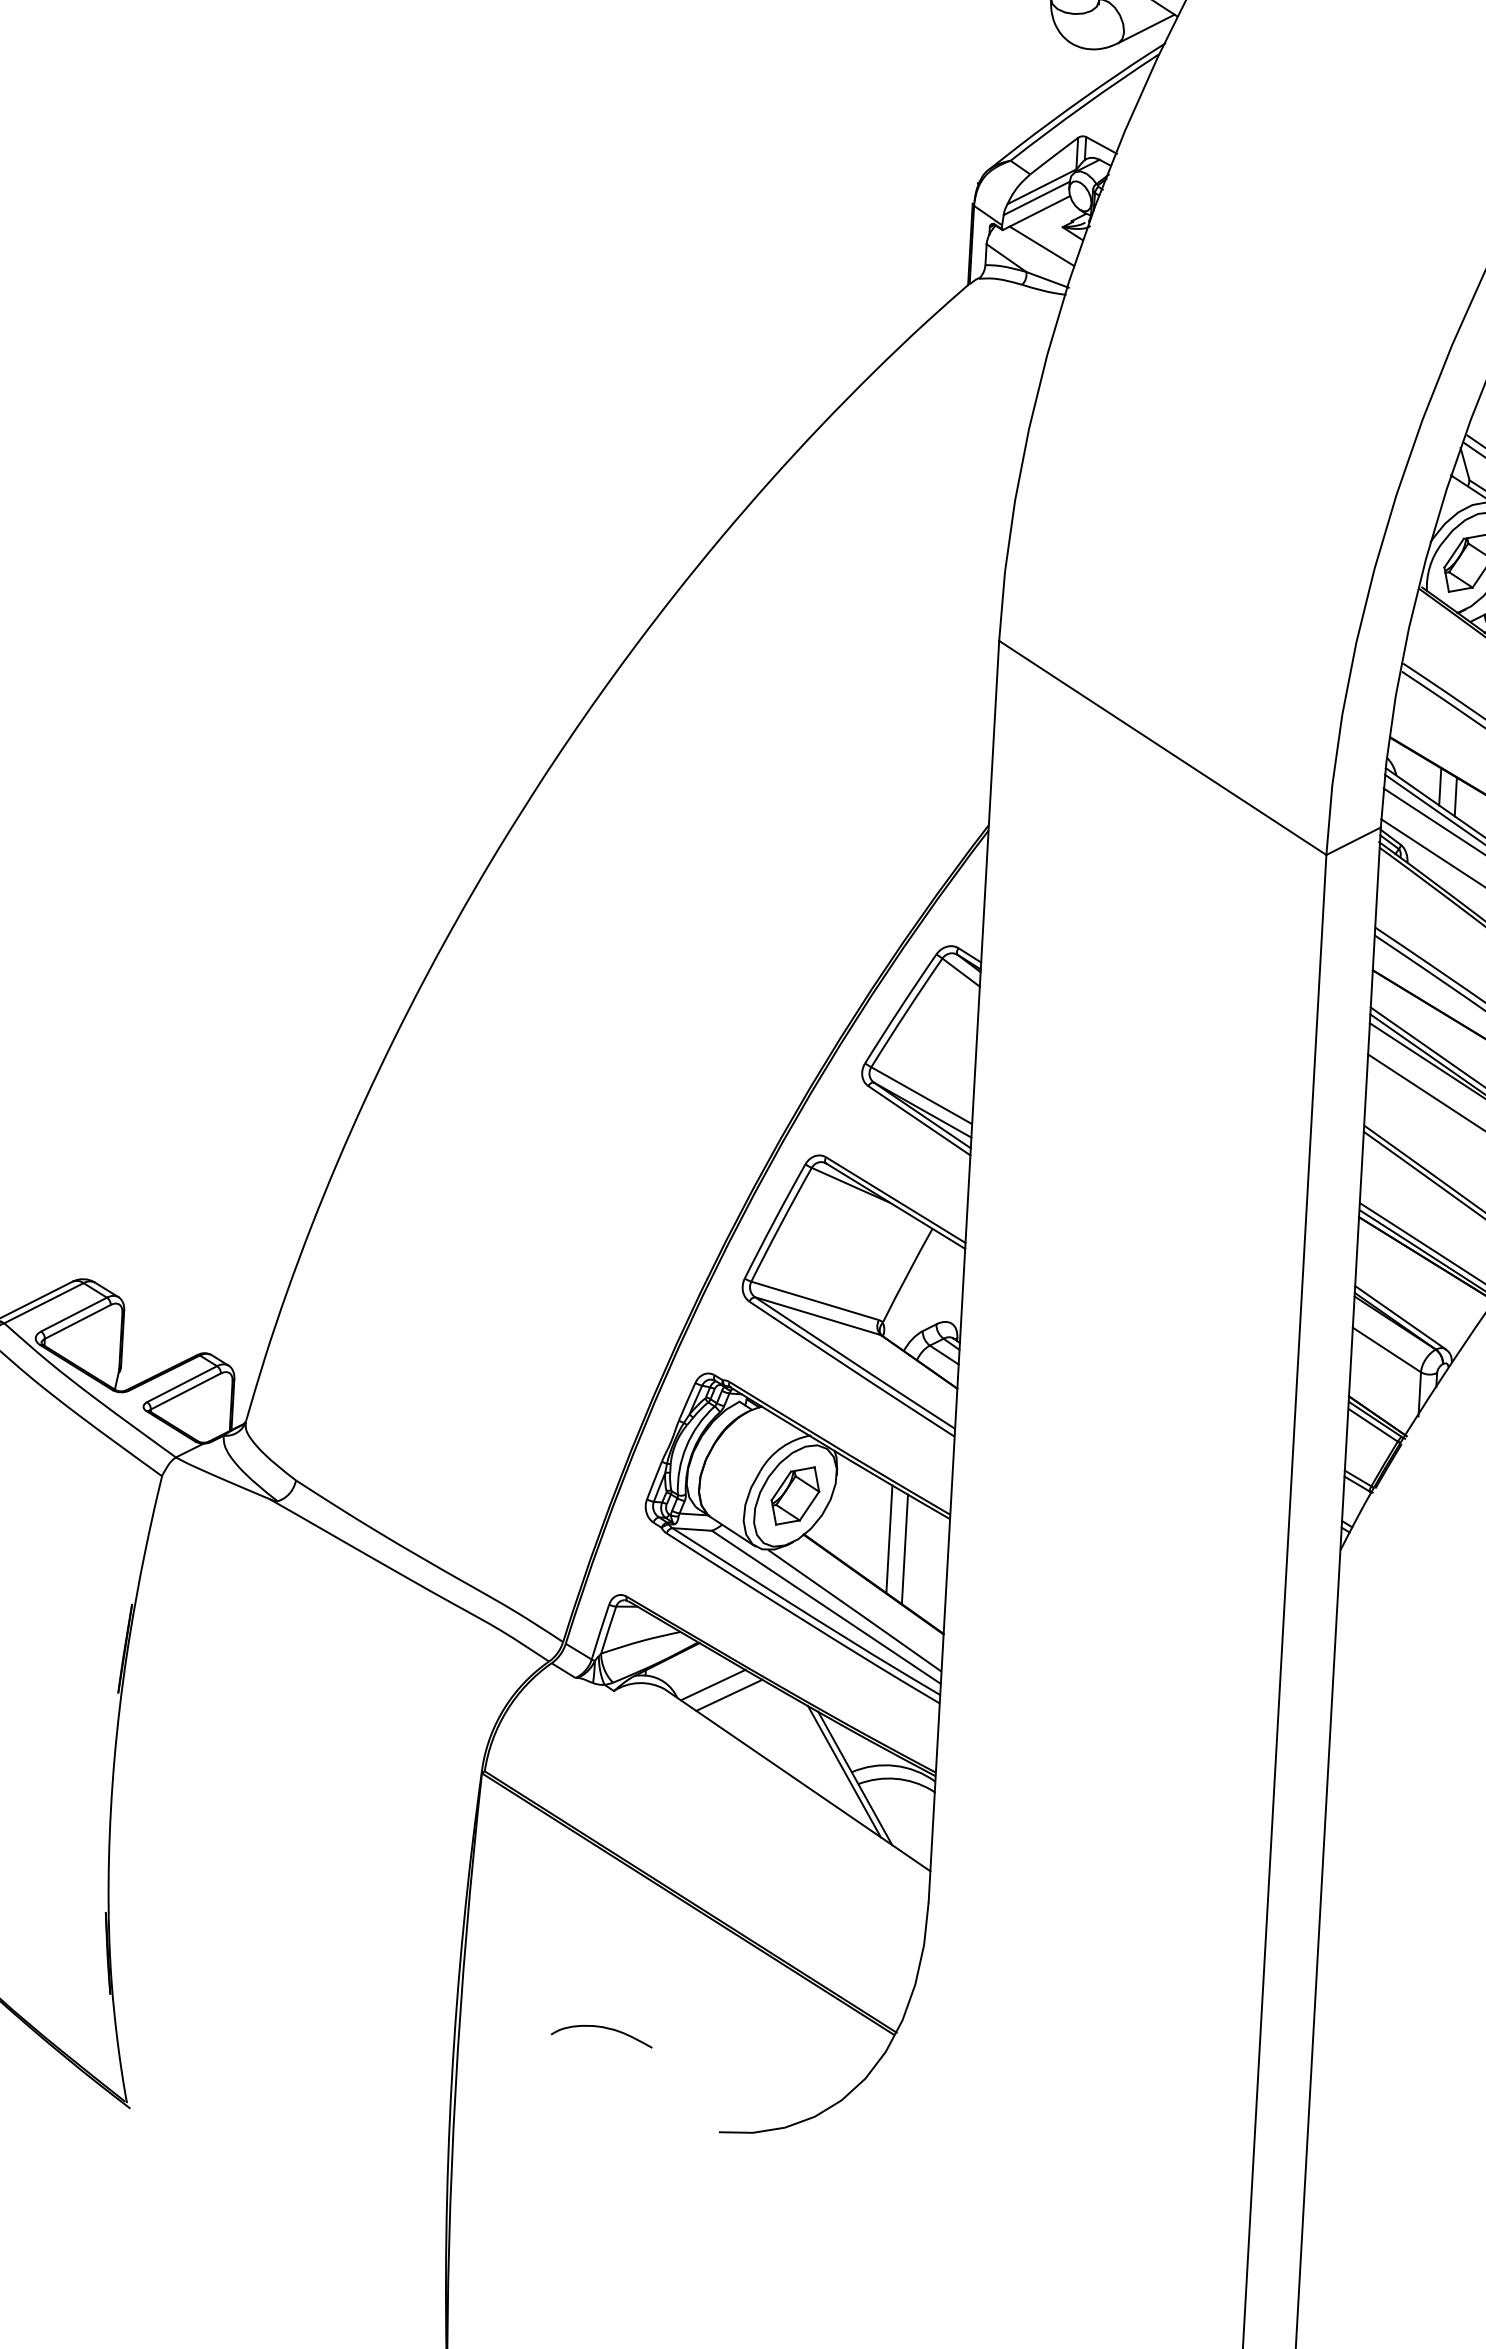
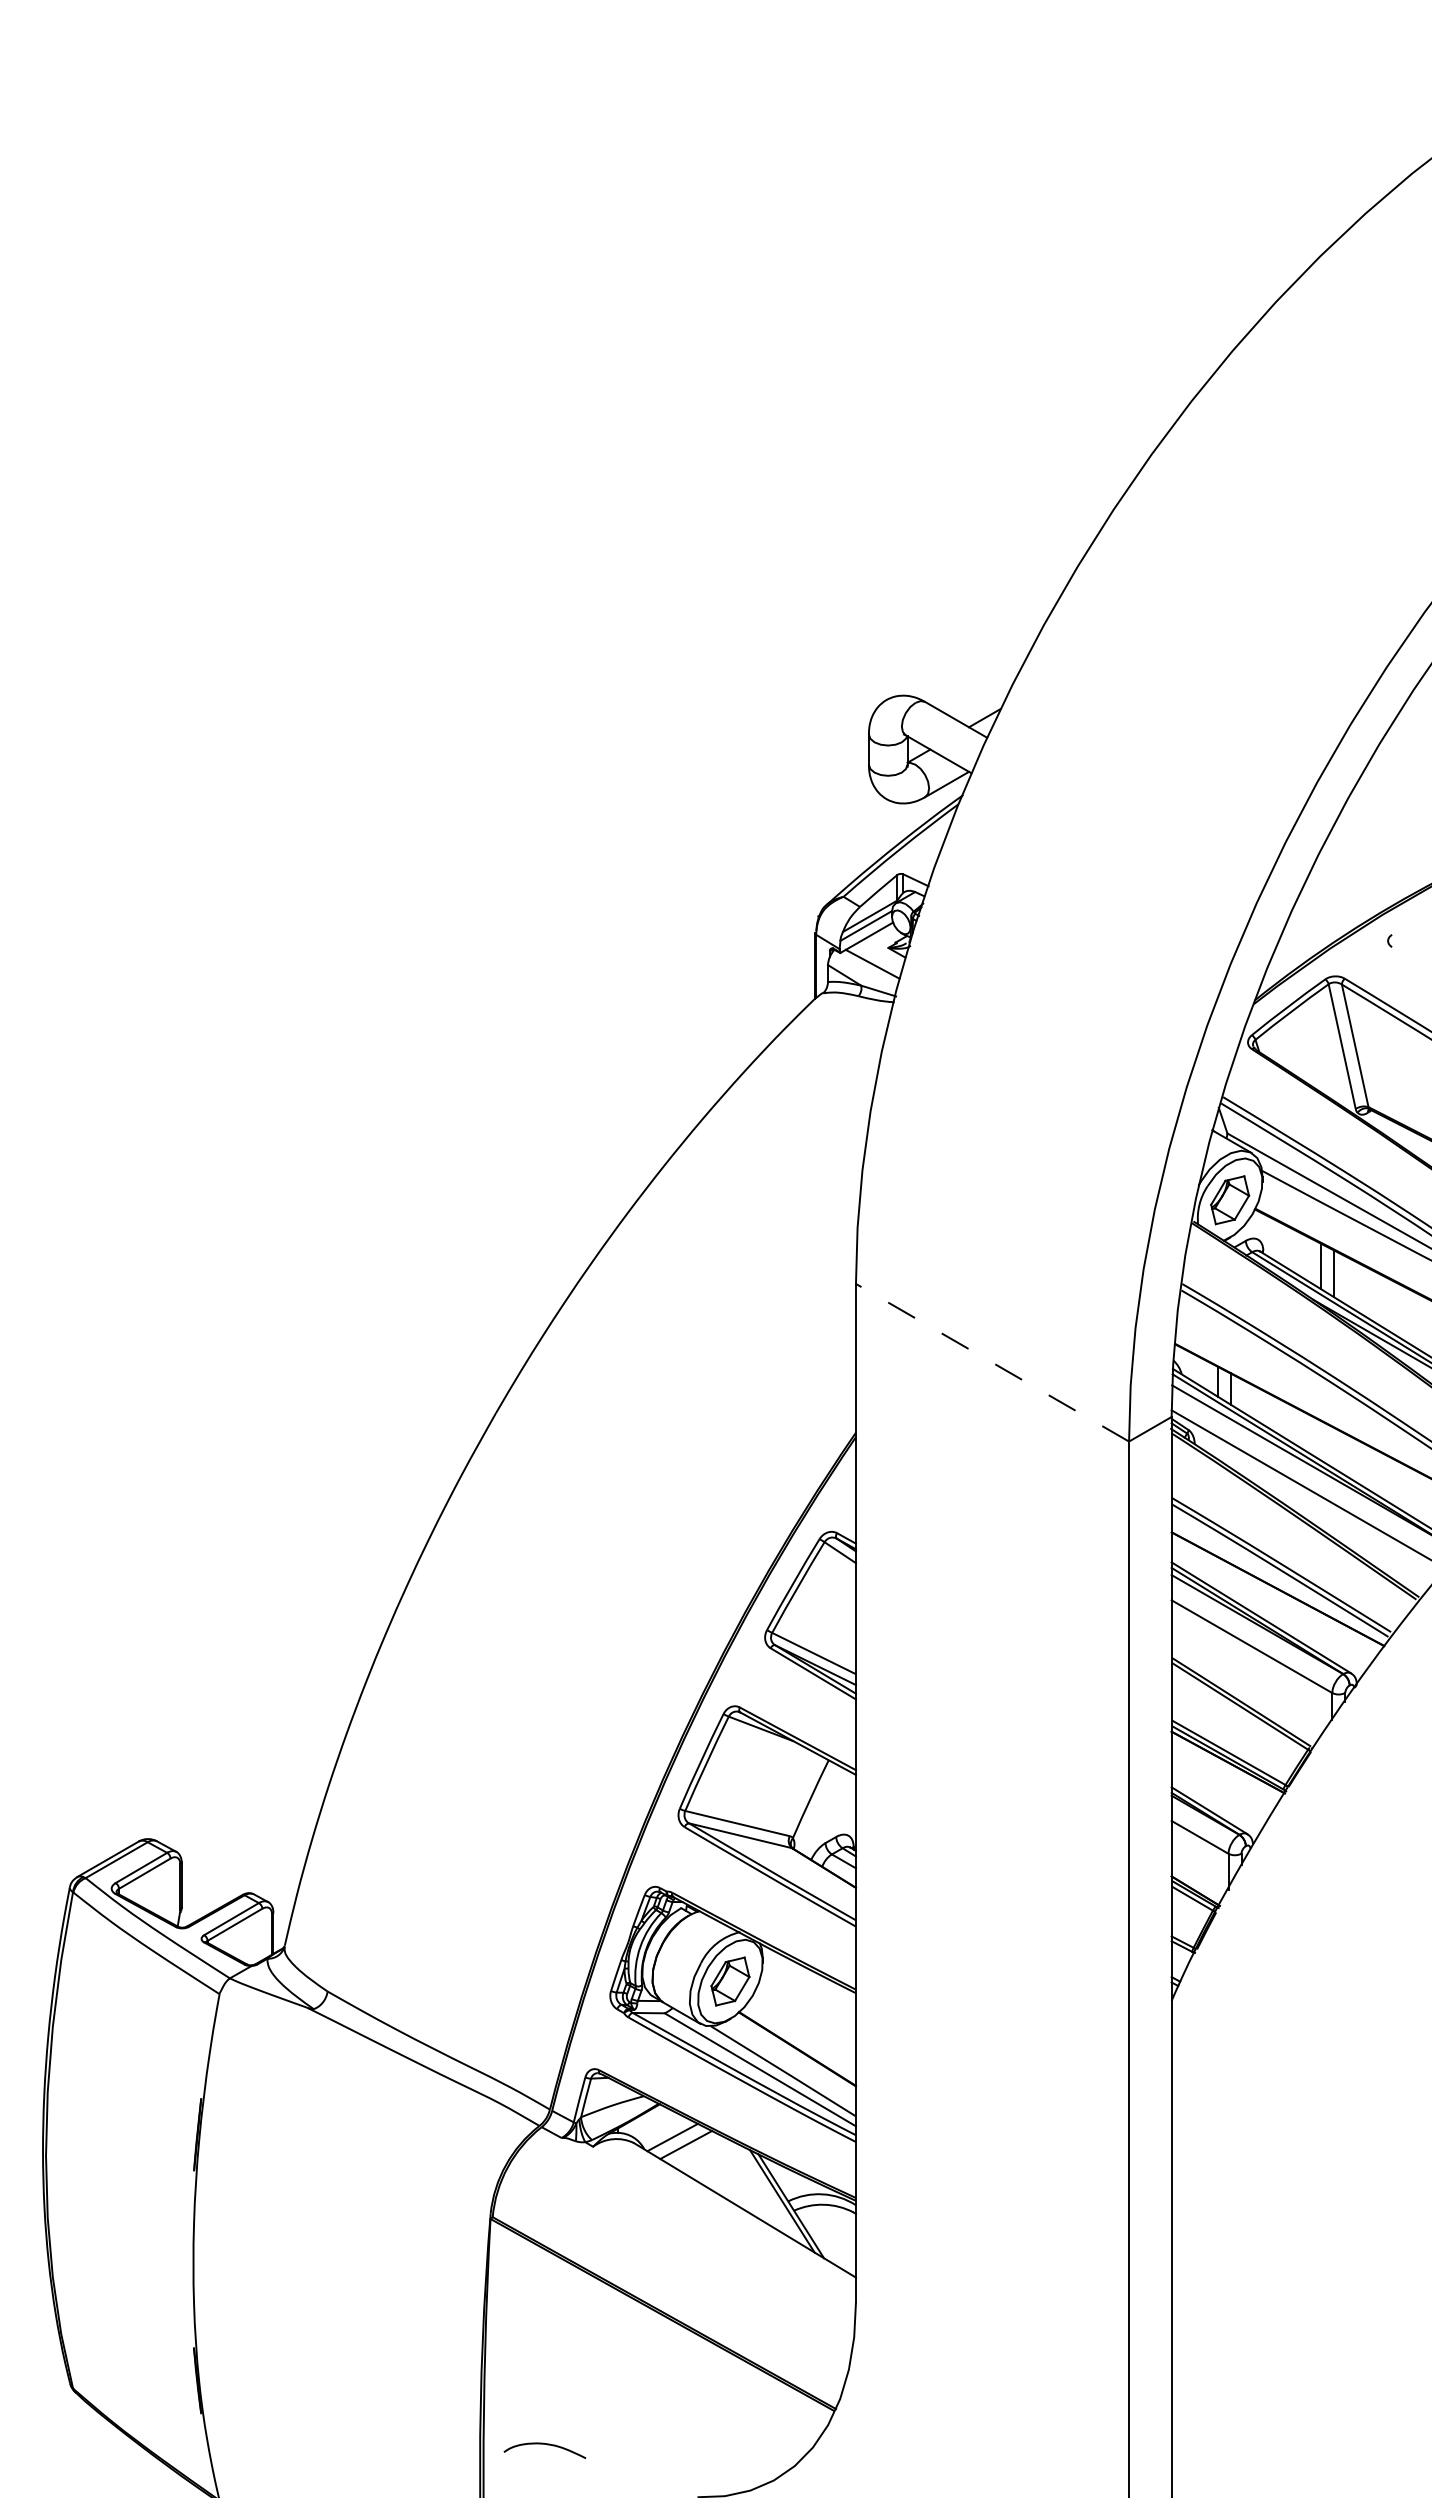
line: (1162, 747) -> (992, 1362), solid -> dashed
line: (890, 1538) -> (808, 2011), removed
line: (904, 1549) -> (820, 2019), removed
curve: (605, 2029) -> (547, 2445), moved

